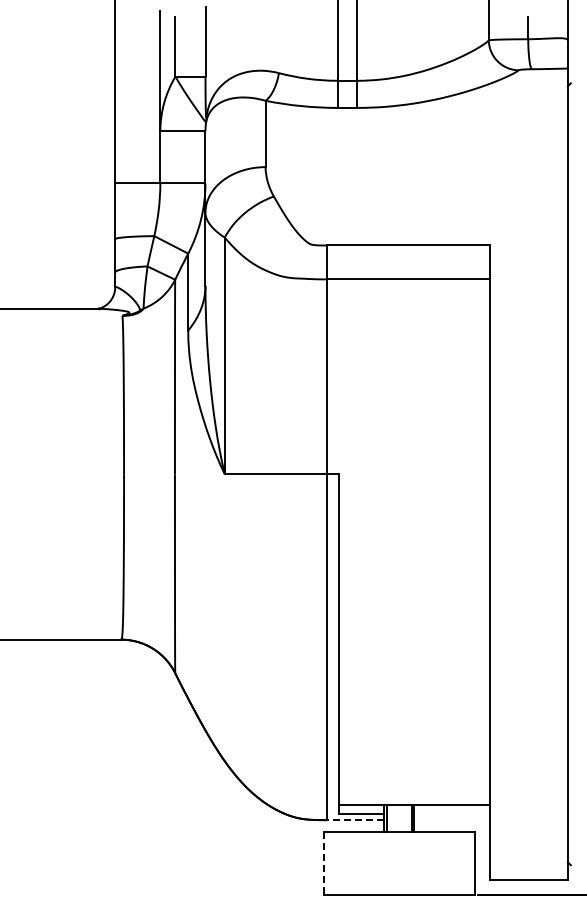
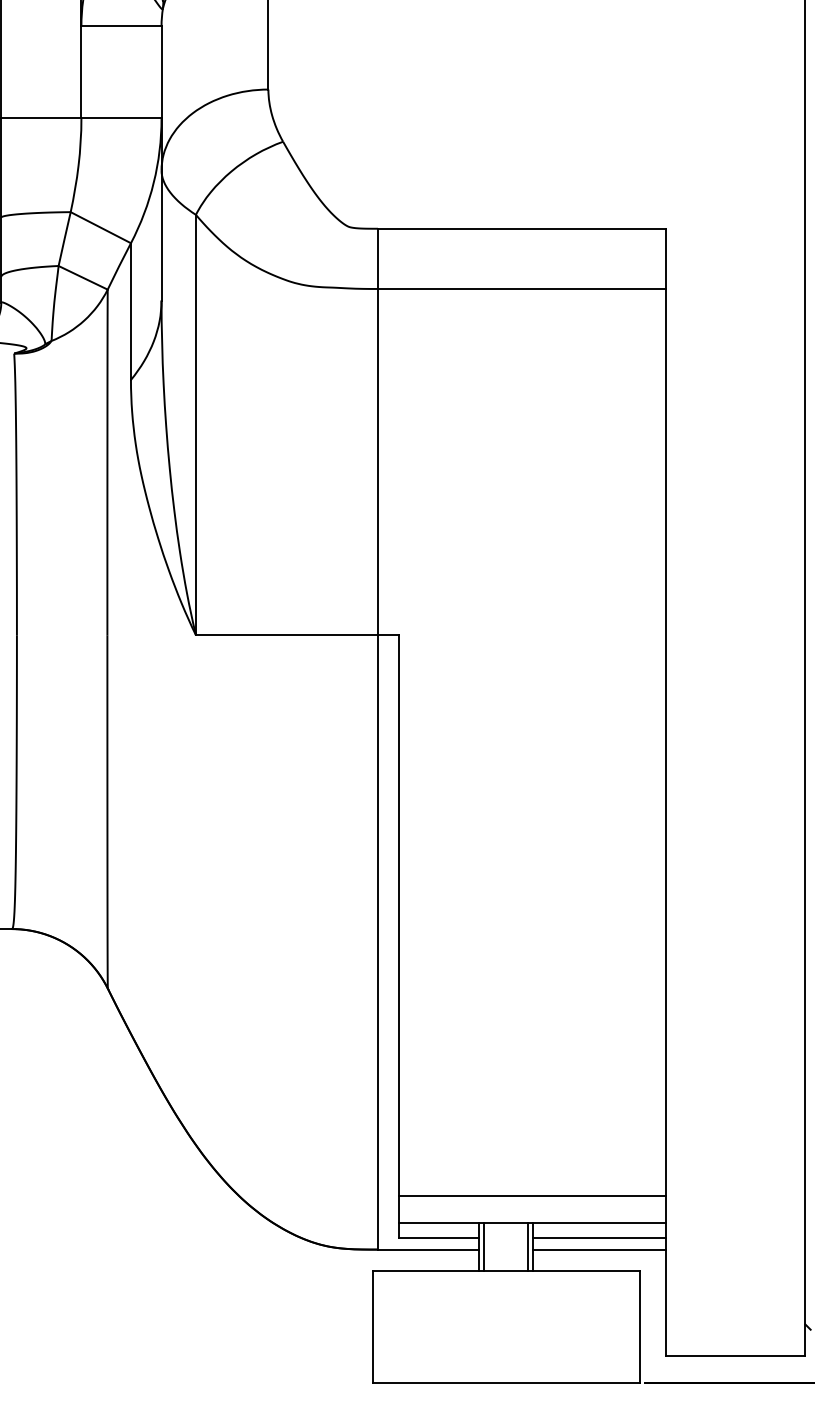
line: (414, 790) -> (532, 1196), added
line: (451, 813) -> (598, 1237), added
line: (355, 820) -> (428, 1250), dashed -> solid
line: (451, 820) -> (598, 1250), added
line: (324, 863) -> (373, 1326), dashed -> solid

